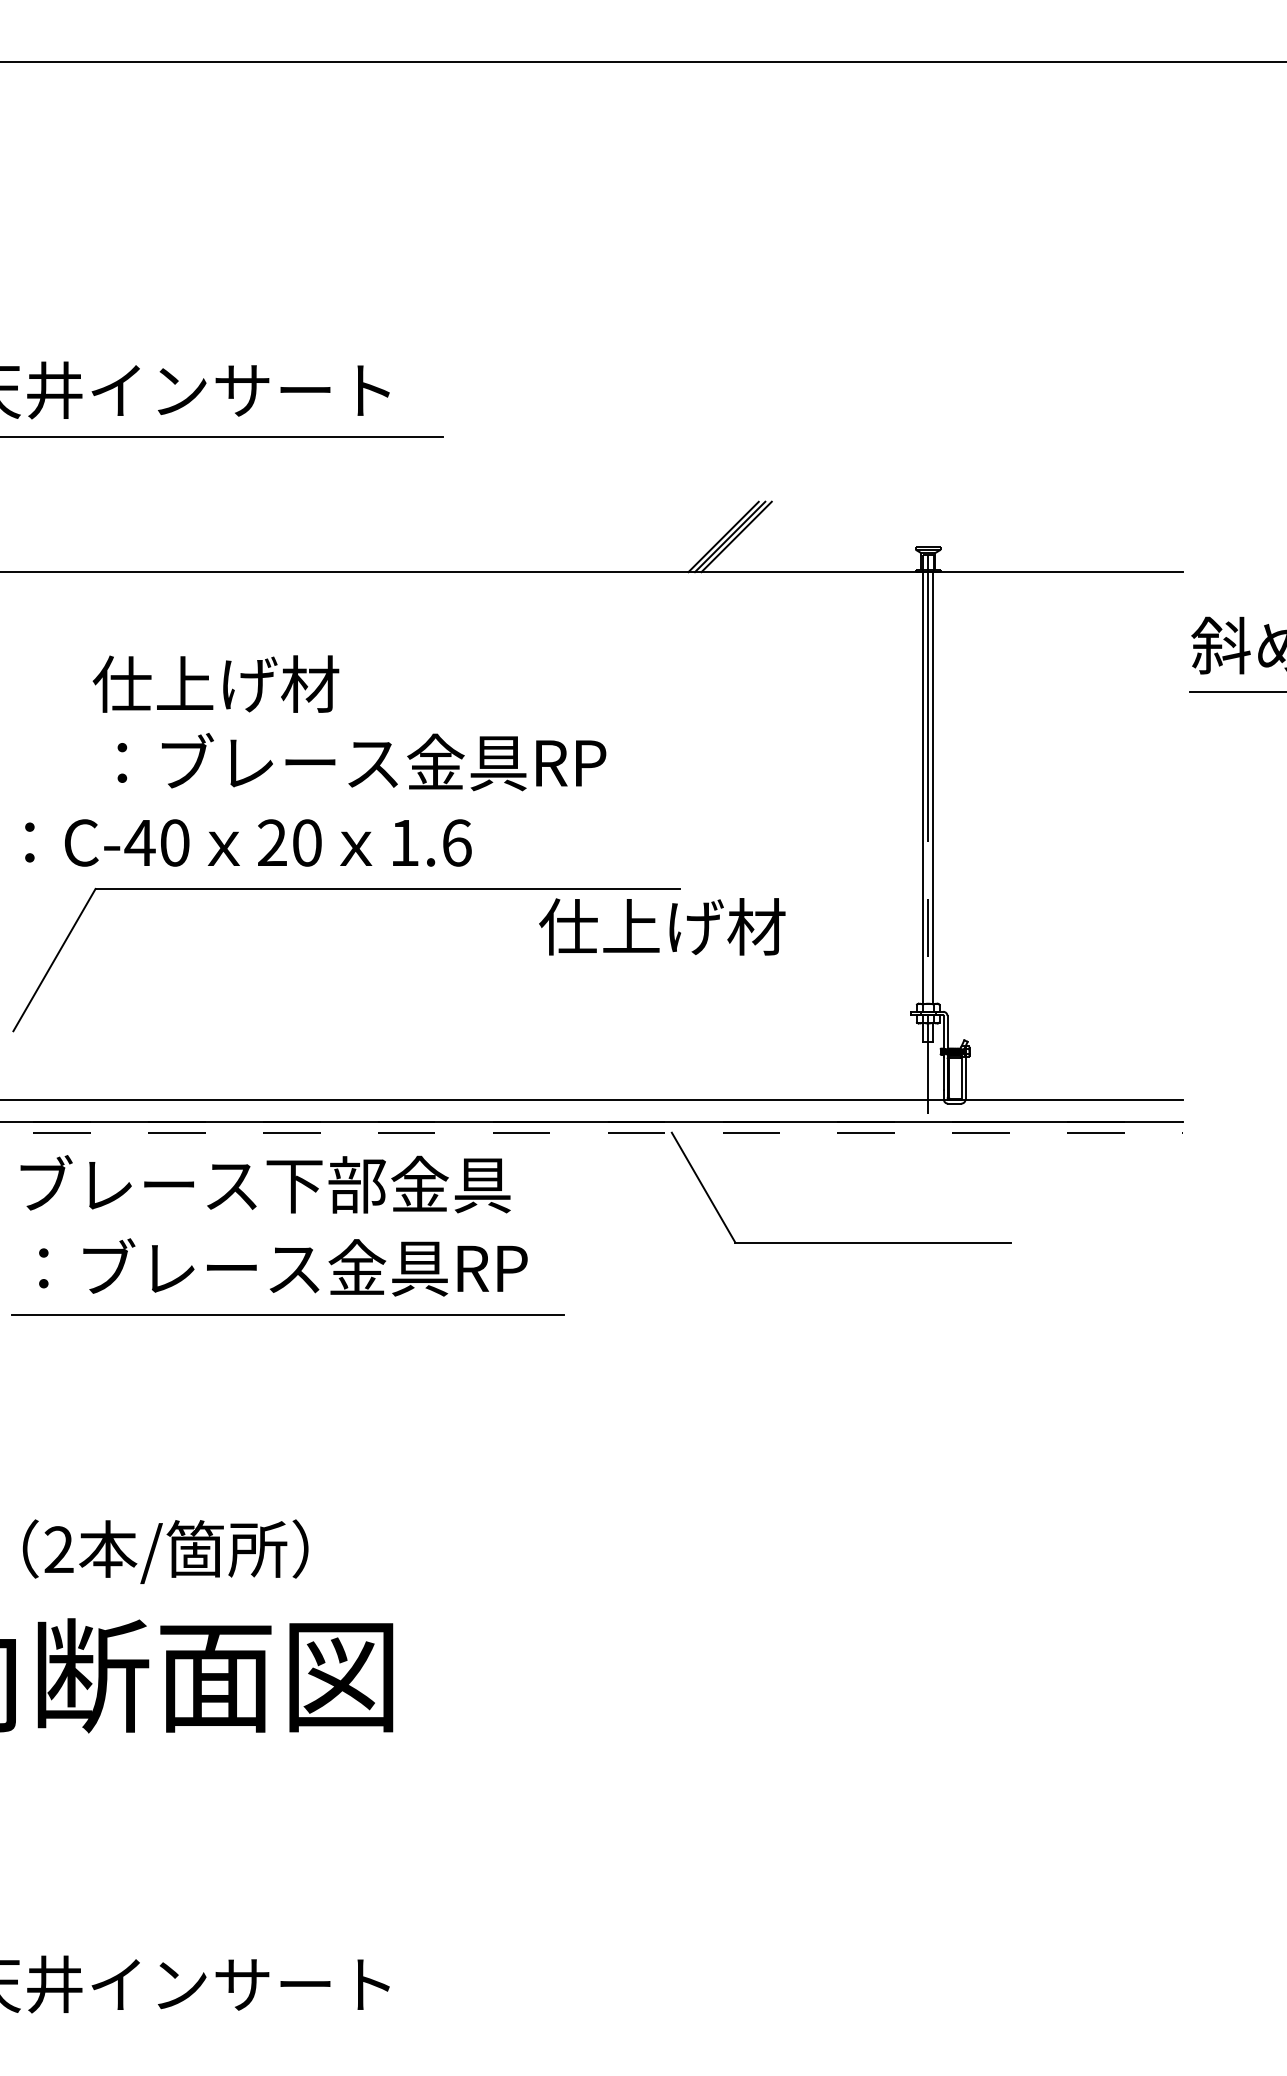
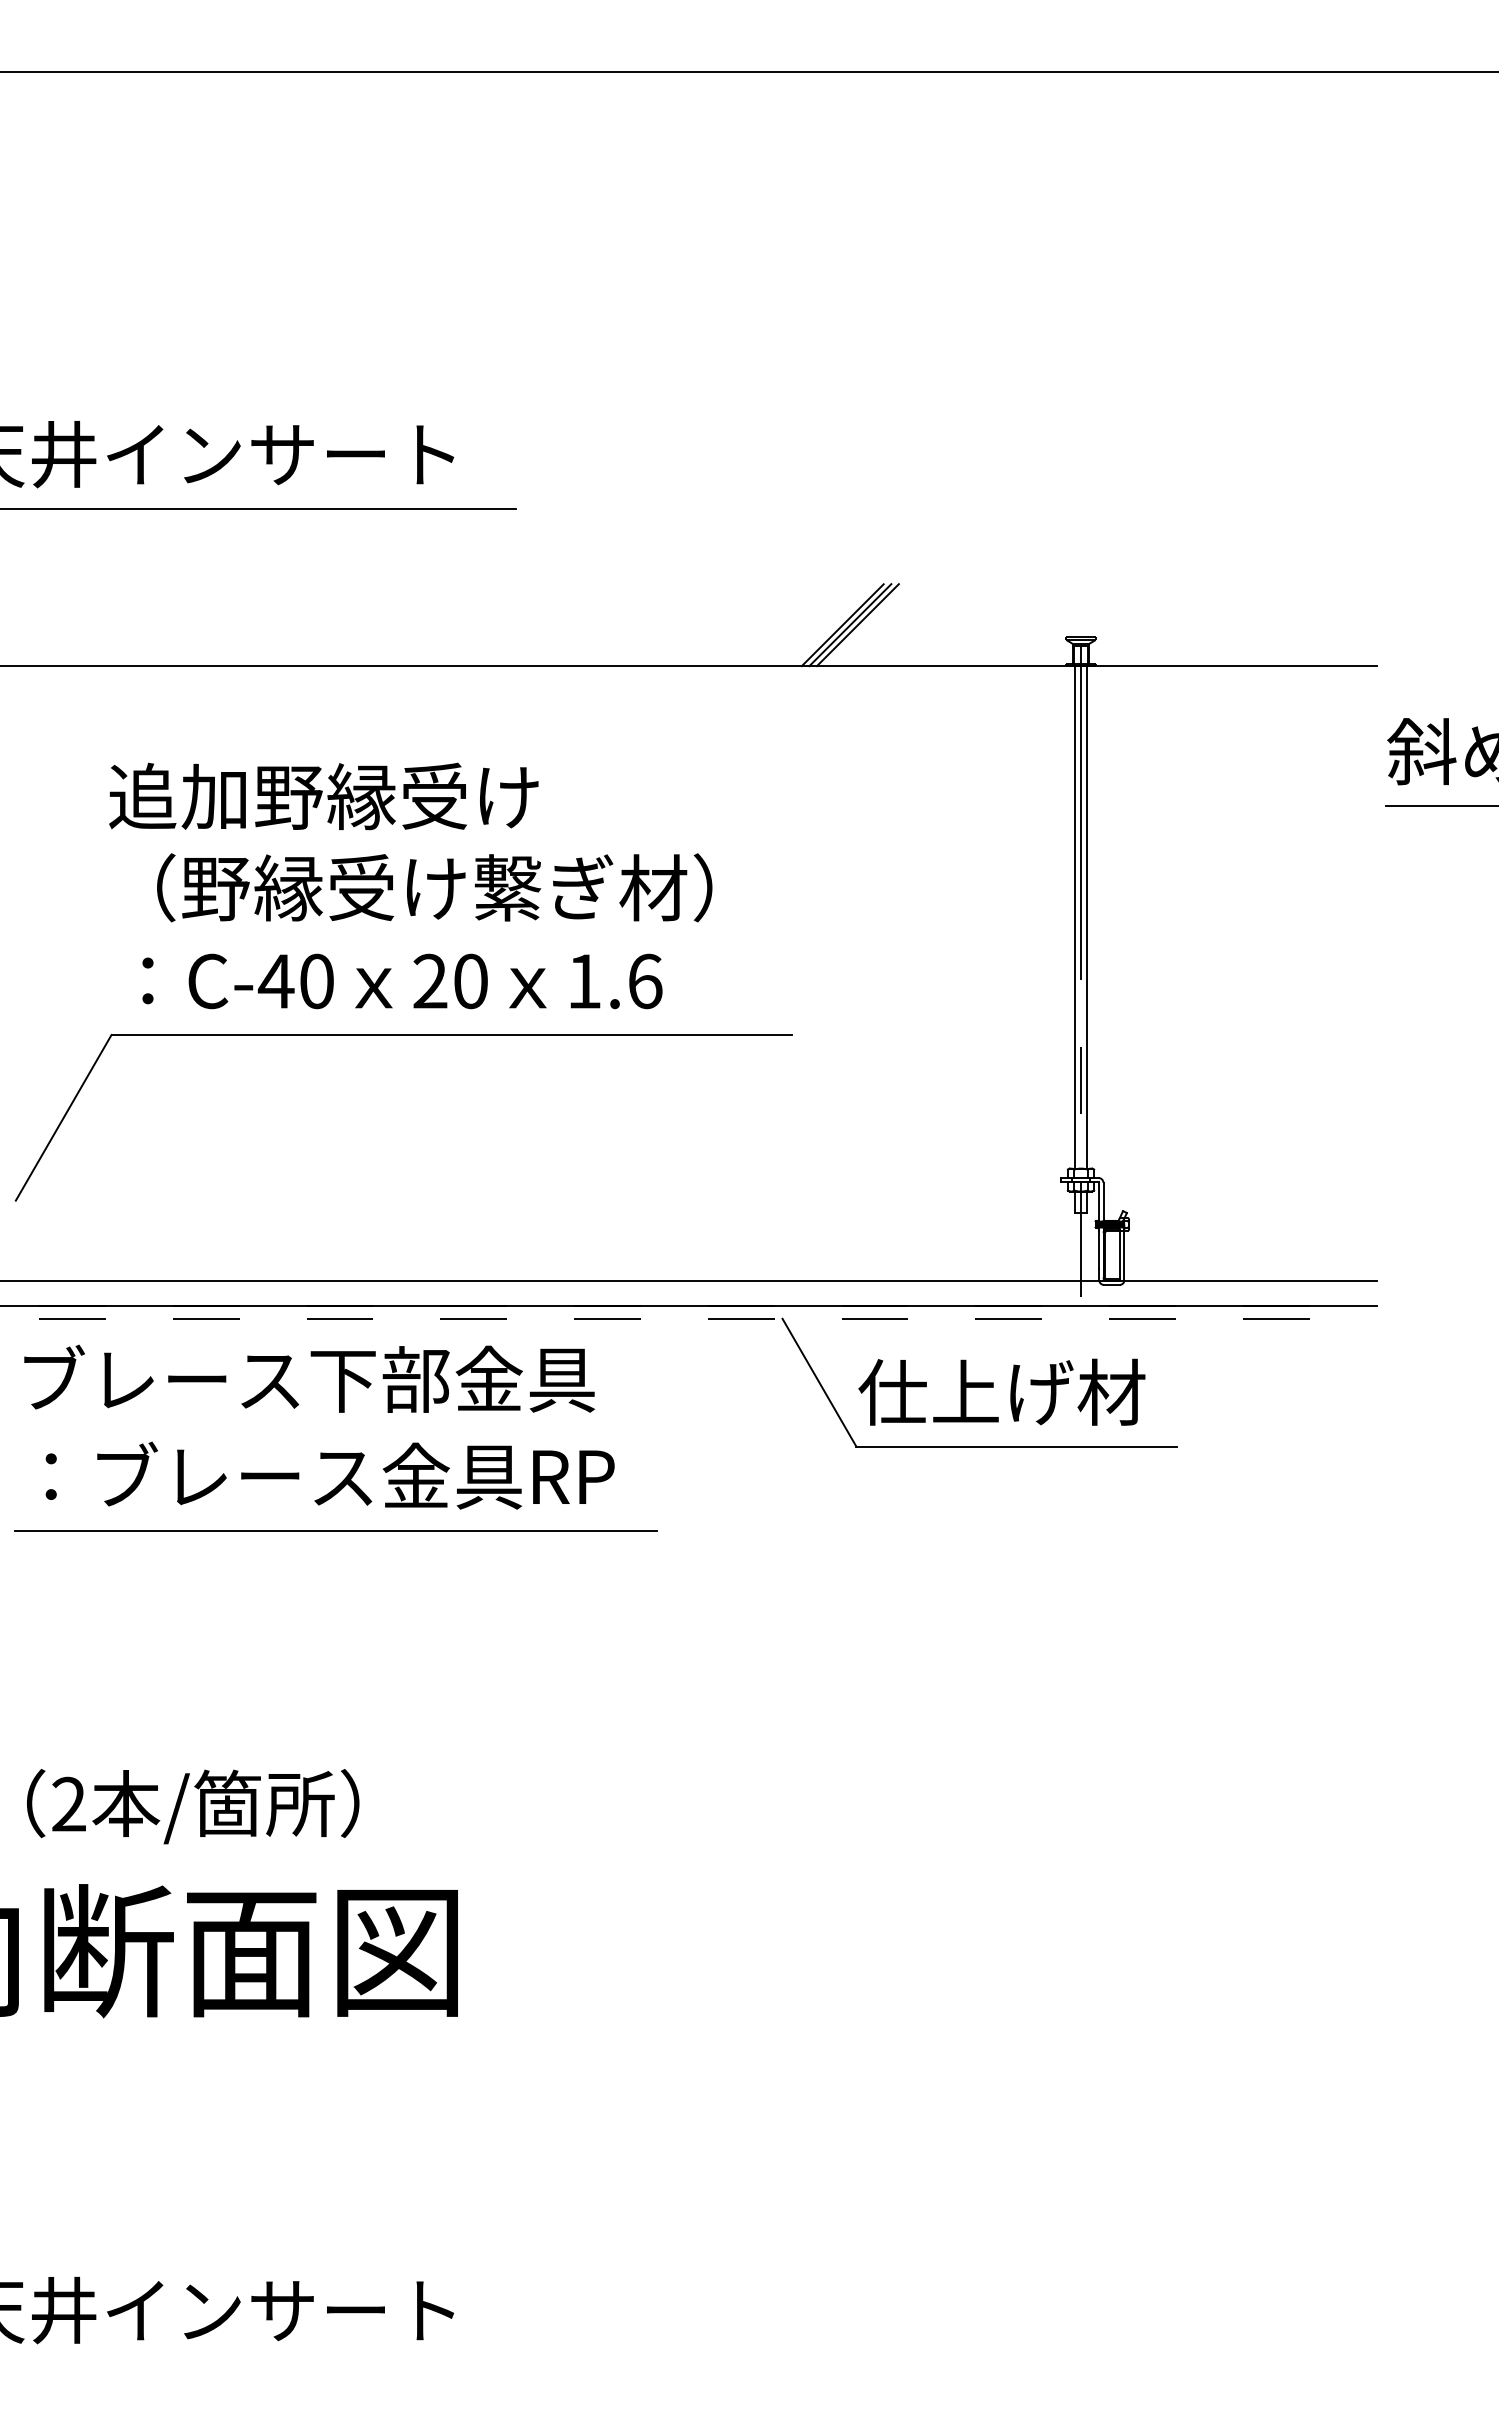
text: (277, 683) -> (323, 795), 仕上げ材 -> 追加野縁受け
text: (364, 762) -> (424, 887), ：ブレース金具RP -> （野縁受け繋ぎ材）
text: (248, 842) -> (402, 980), moved
text: (662, 926) -> (1002, 1391), moved

